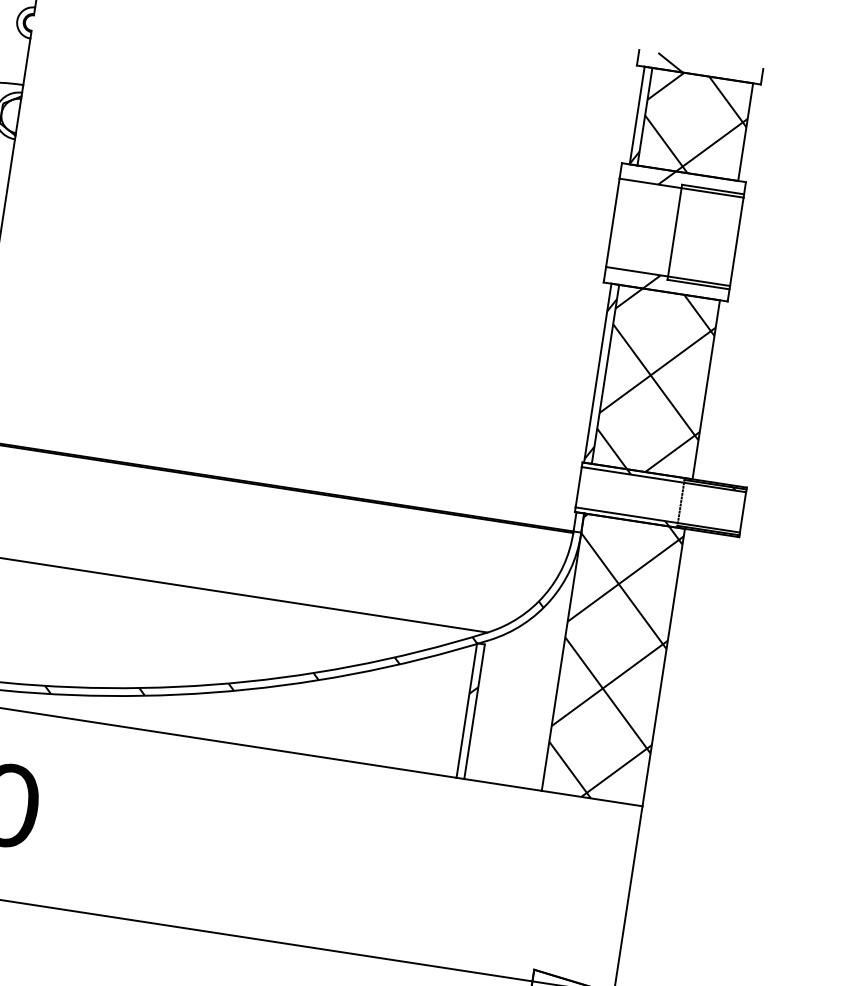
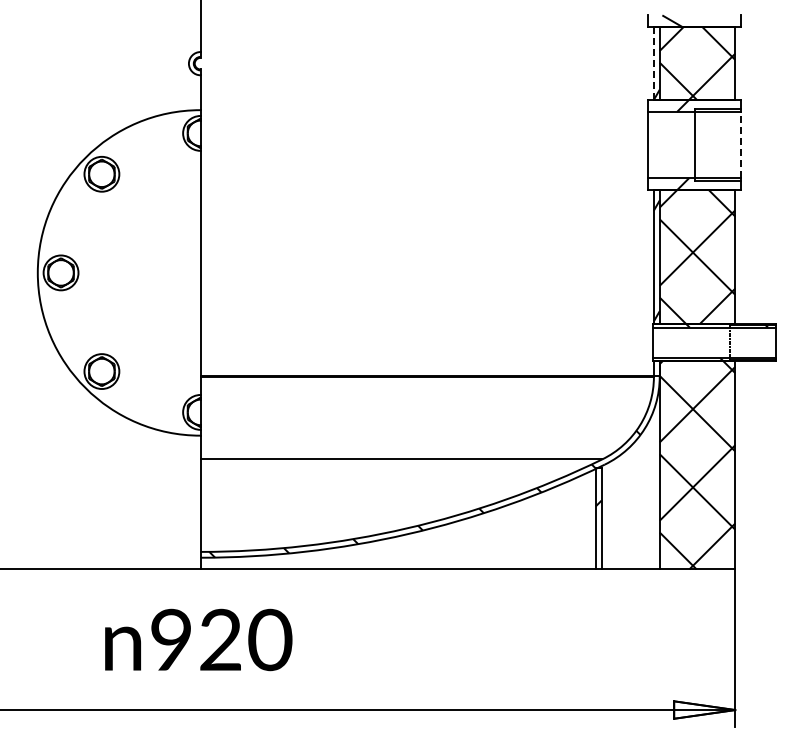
line: (636, 115) -> (653, 63), solid -> dashed
line: (737, 241) -> (741, 144), solid -> dashed

